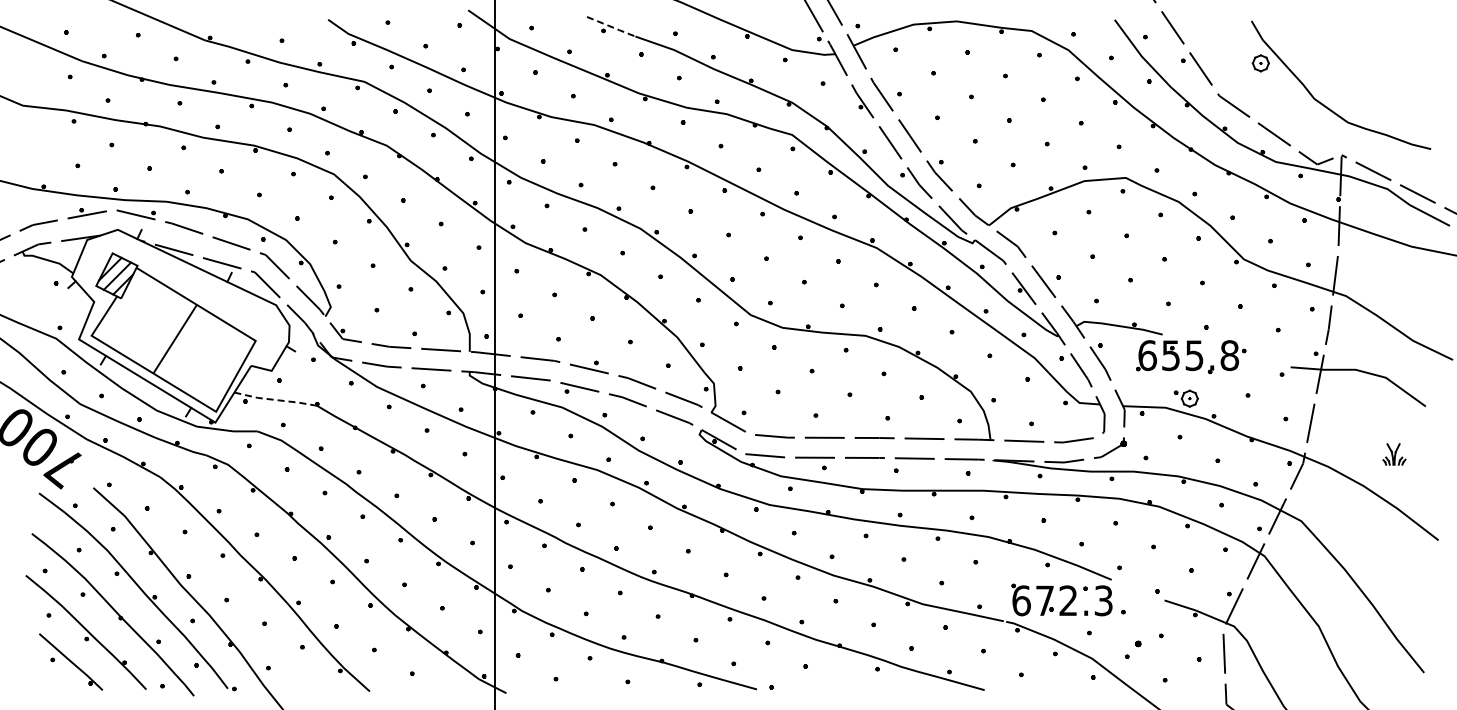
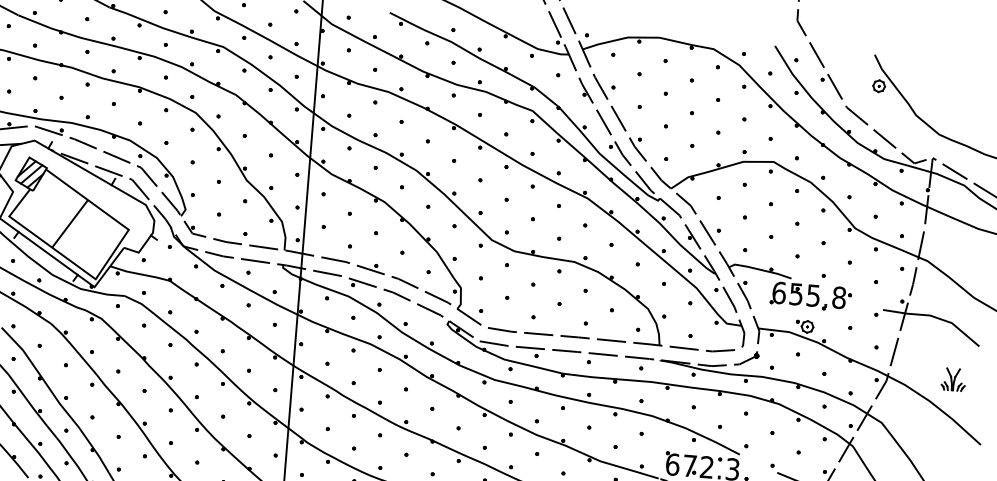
line: (611, 26) -> (407, 21), dashed -> solid
line: (275, 399) -> (139, 273), dashed -> solid
part: (1394, 454) -> (953, 379), size x1.43

